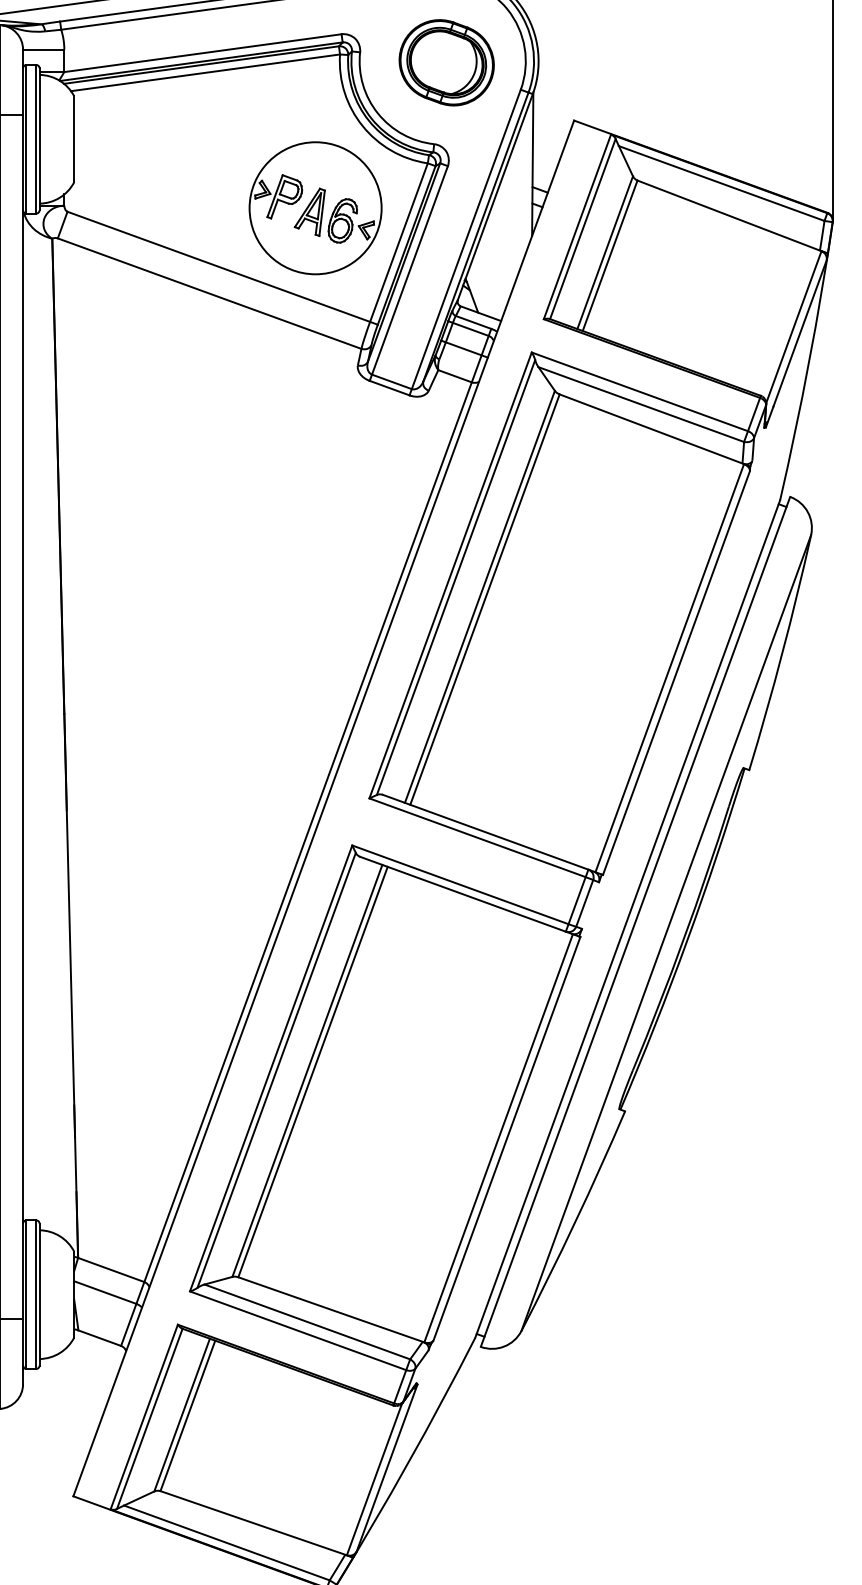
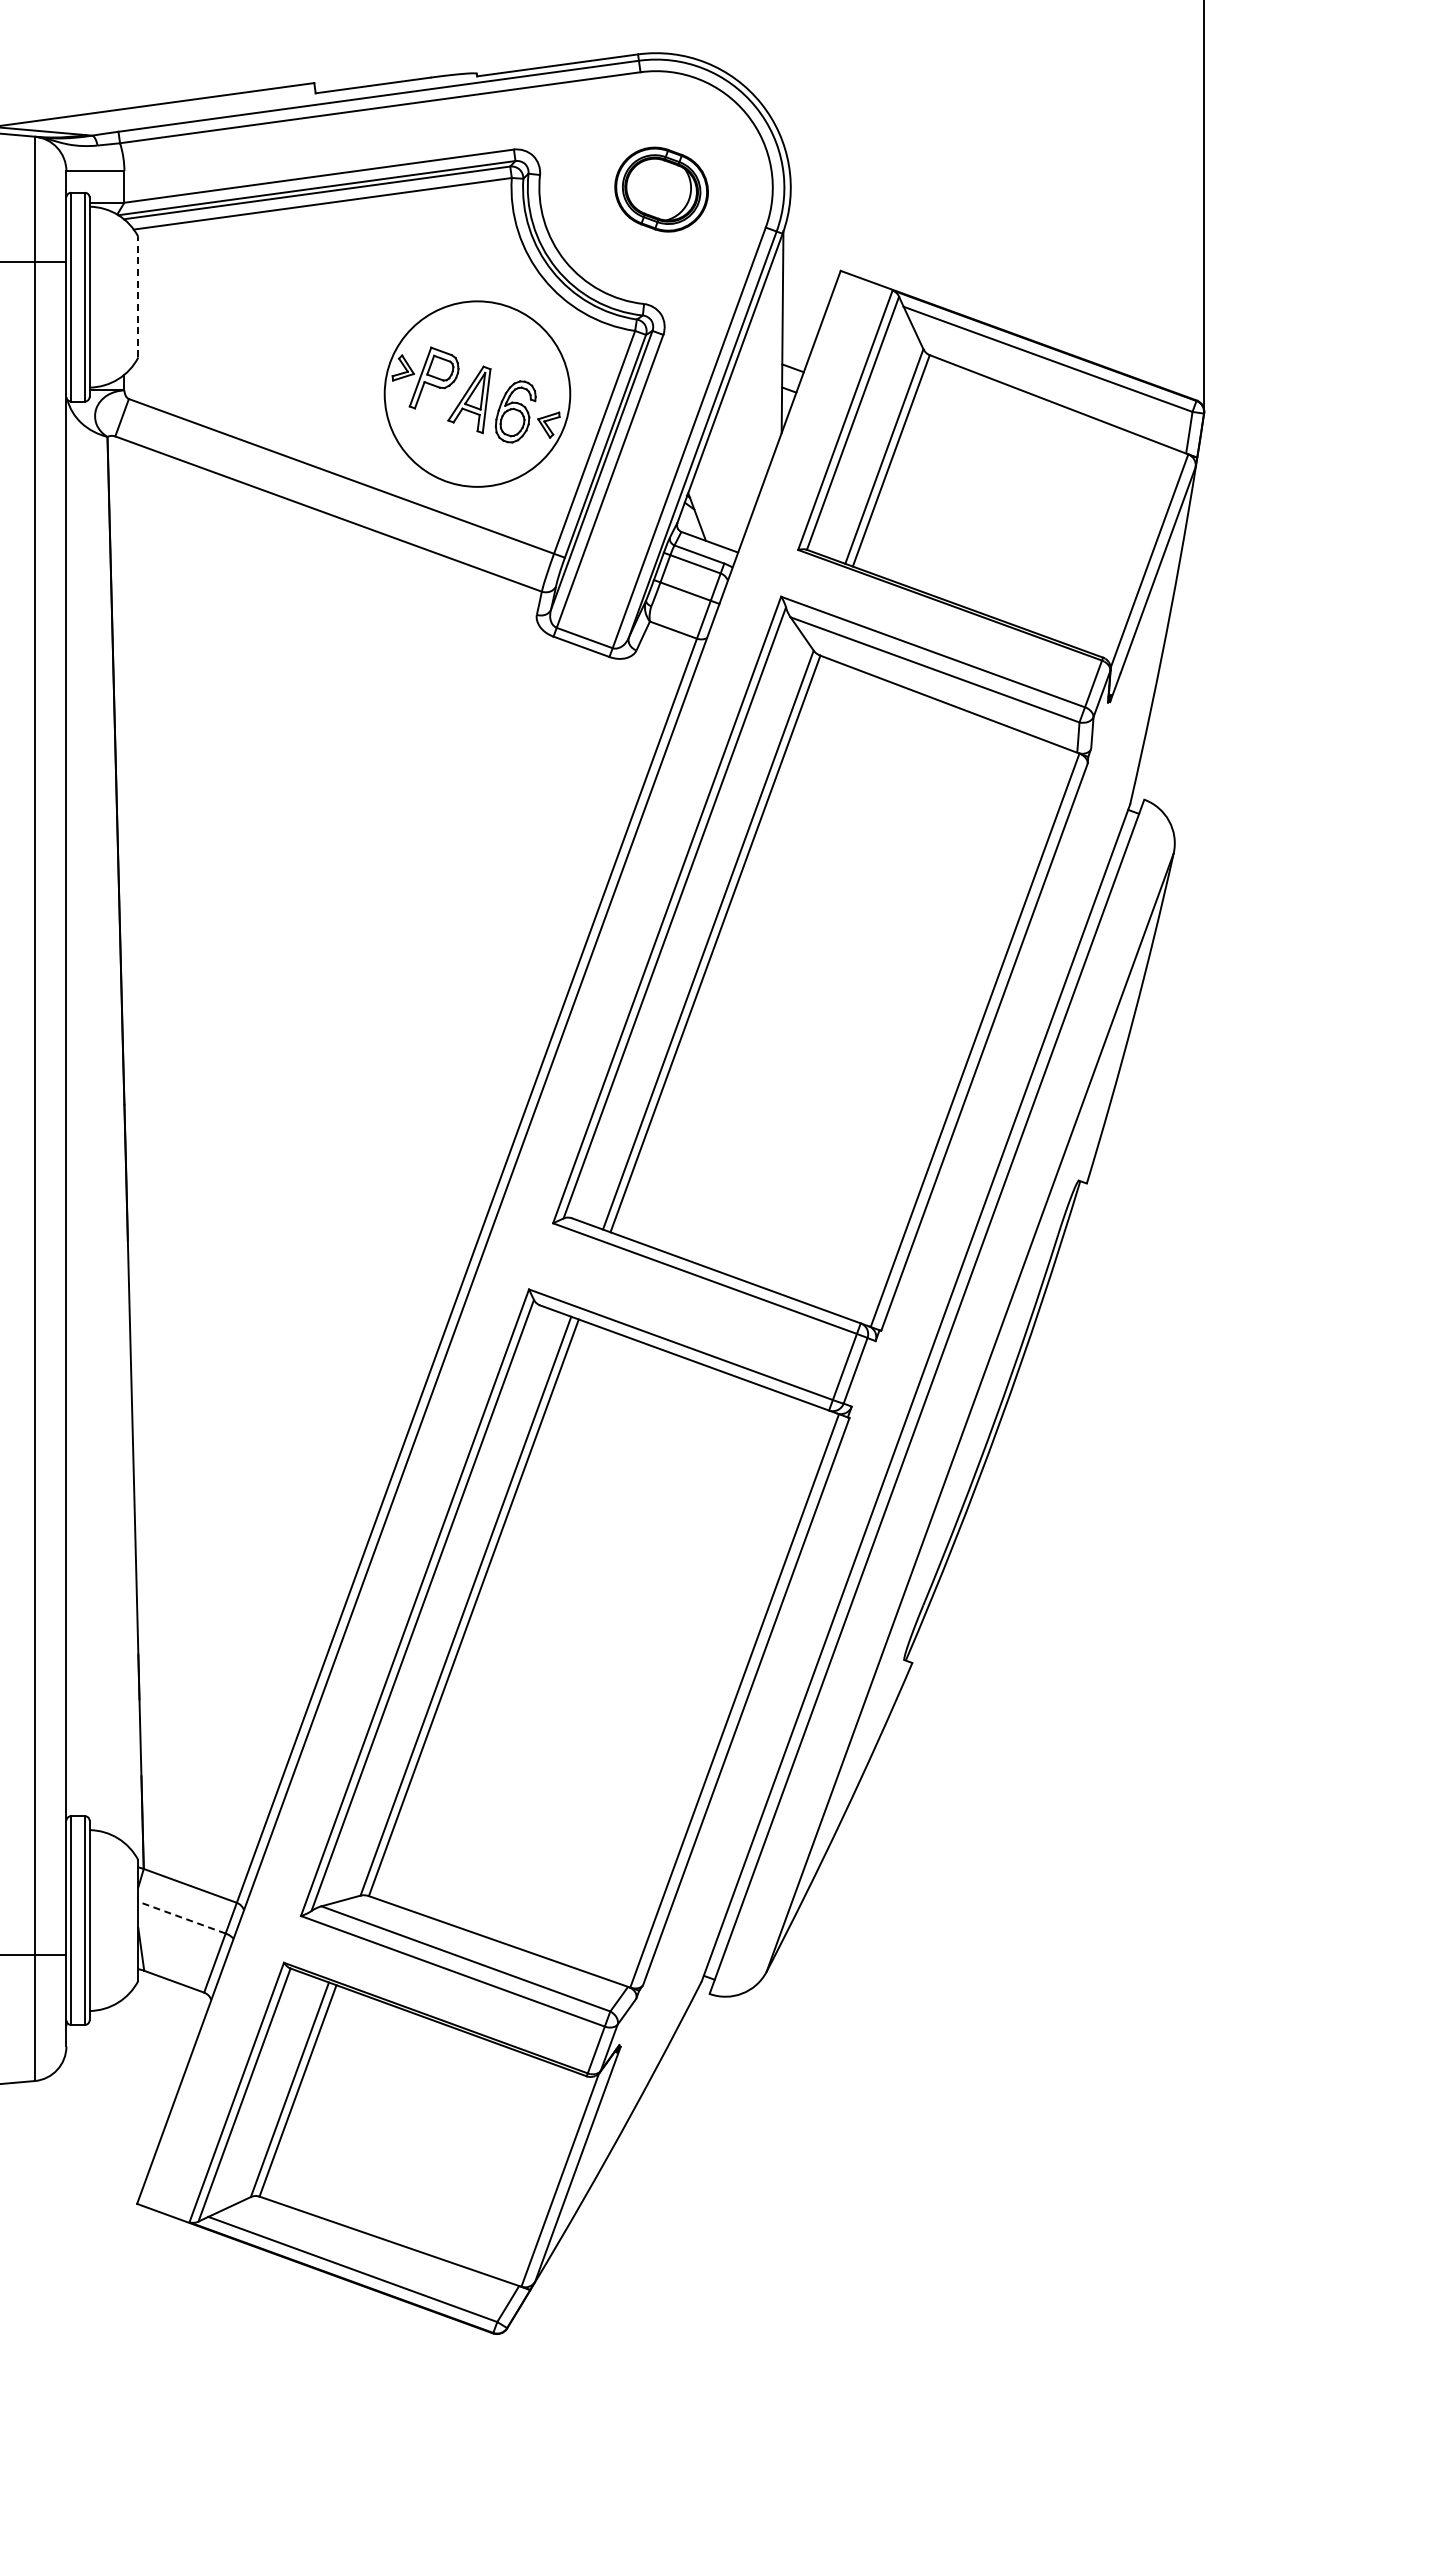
part: (446, 62) -> (661, 189), size x0.7
line: (74, 138) -> (138, 296), solid -> dashed
line: (104, 1292) -> (181, 1917), solid -> dashed

